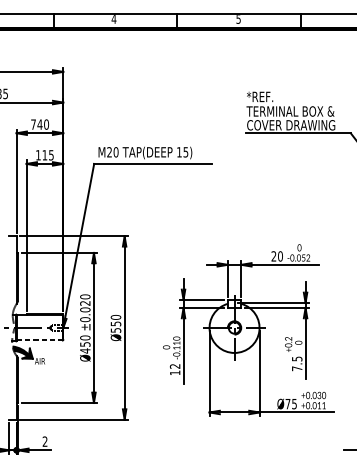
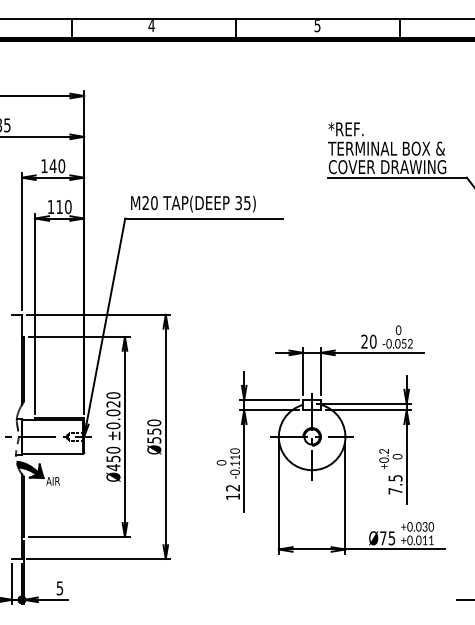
text: (33, 124) -> (44, 166), 740 -> 140
text: (179, 152) -> (238, 203), 15) -> 35)
text: (51, 155) -> (68, 207), 115 -> 110
line: (39, 340) -> (52, 453), dashed -> solid
text: (44, 441) -> (59, 588), 2 -> 5

